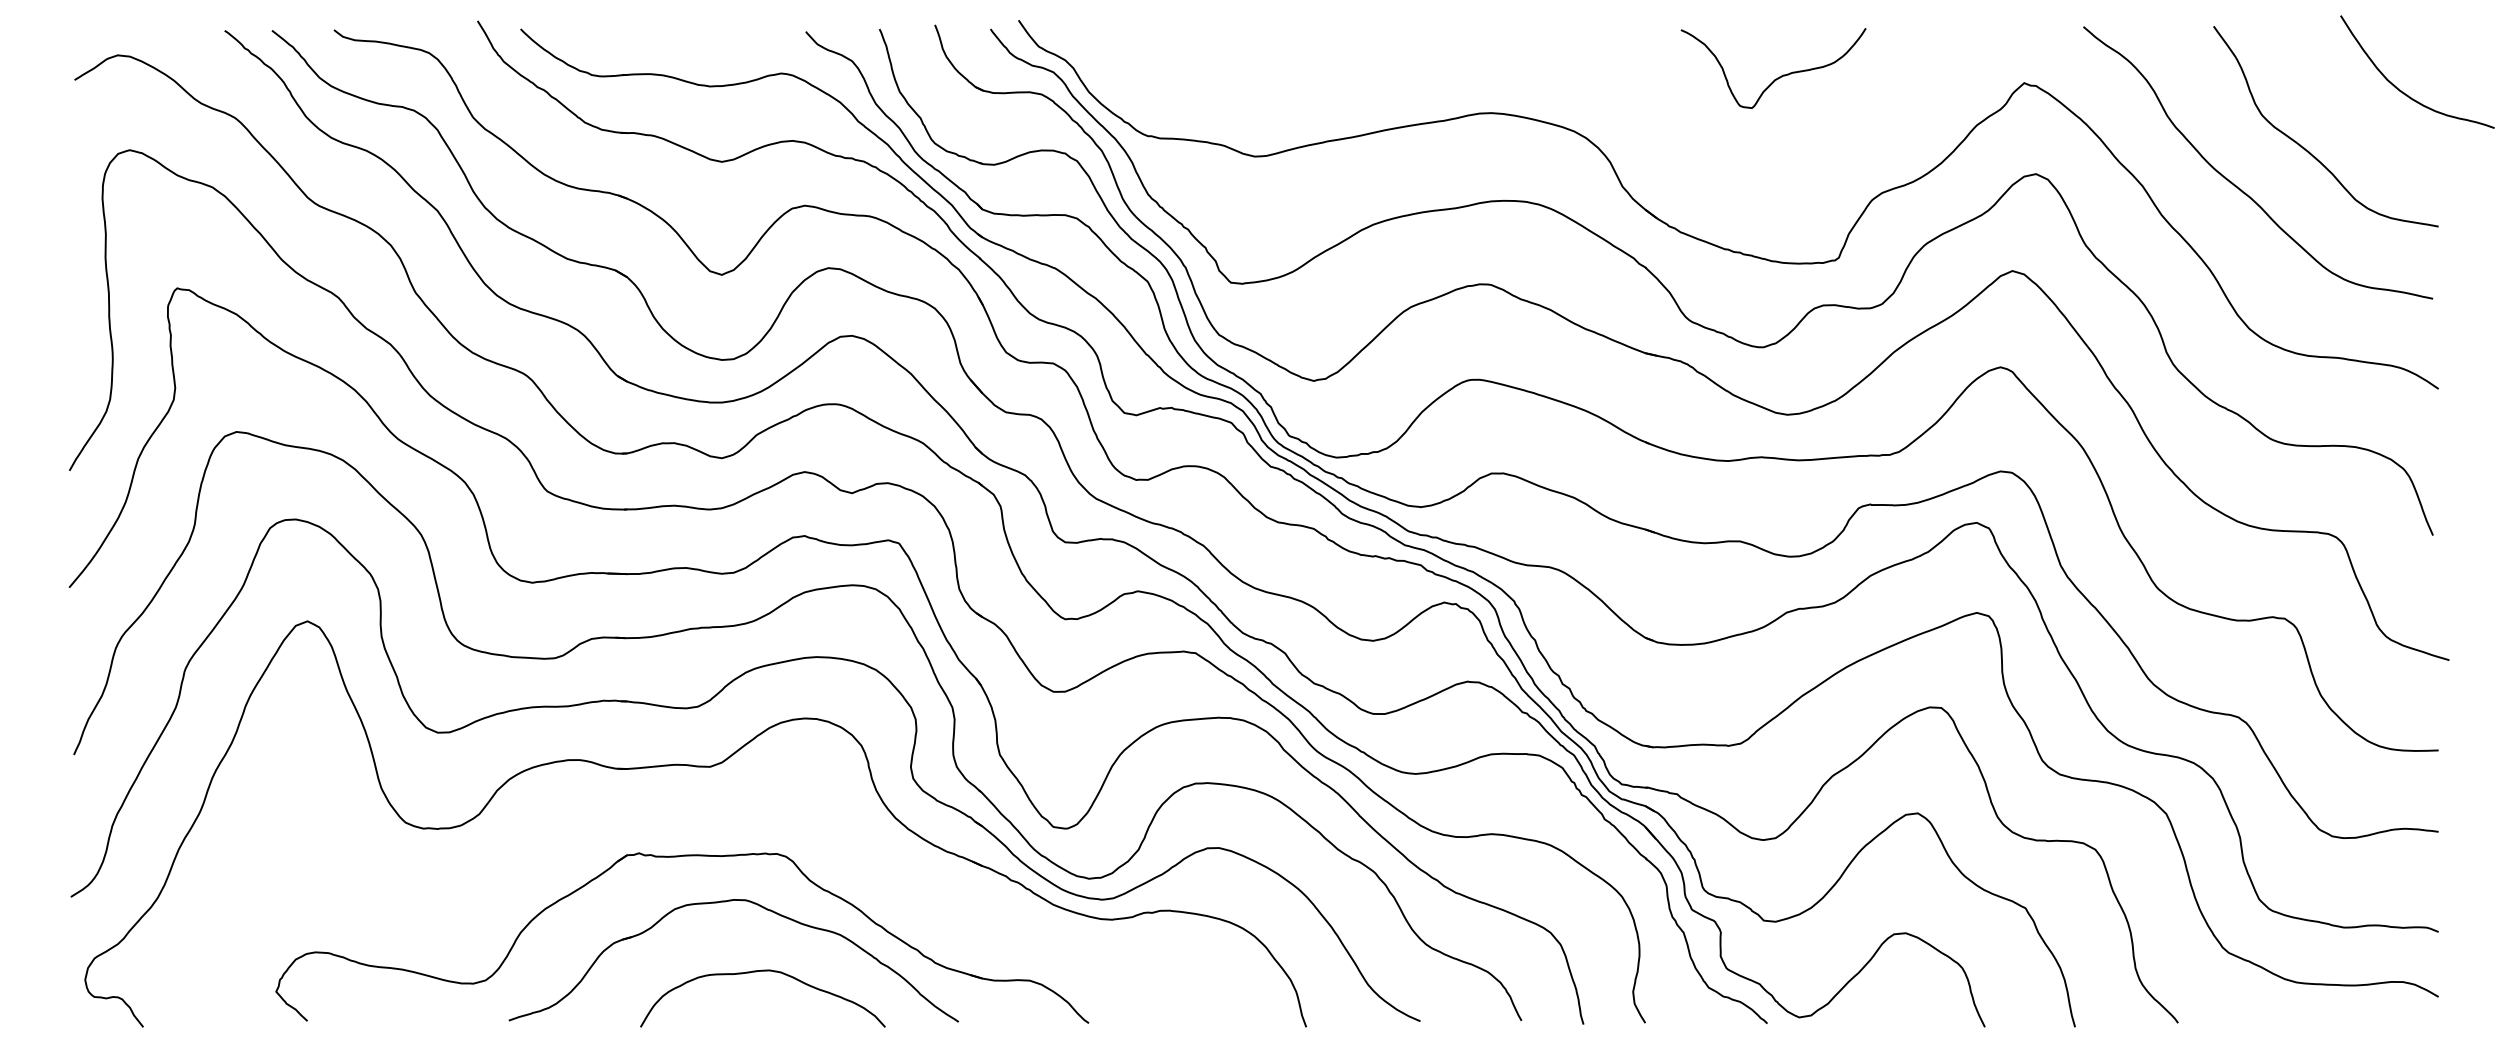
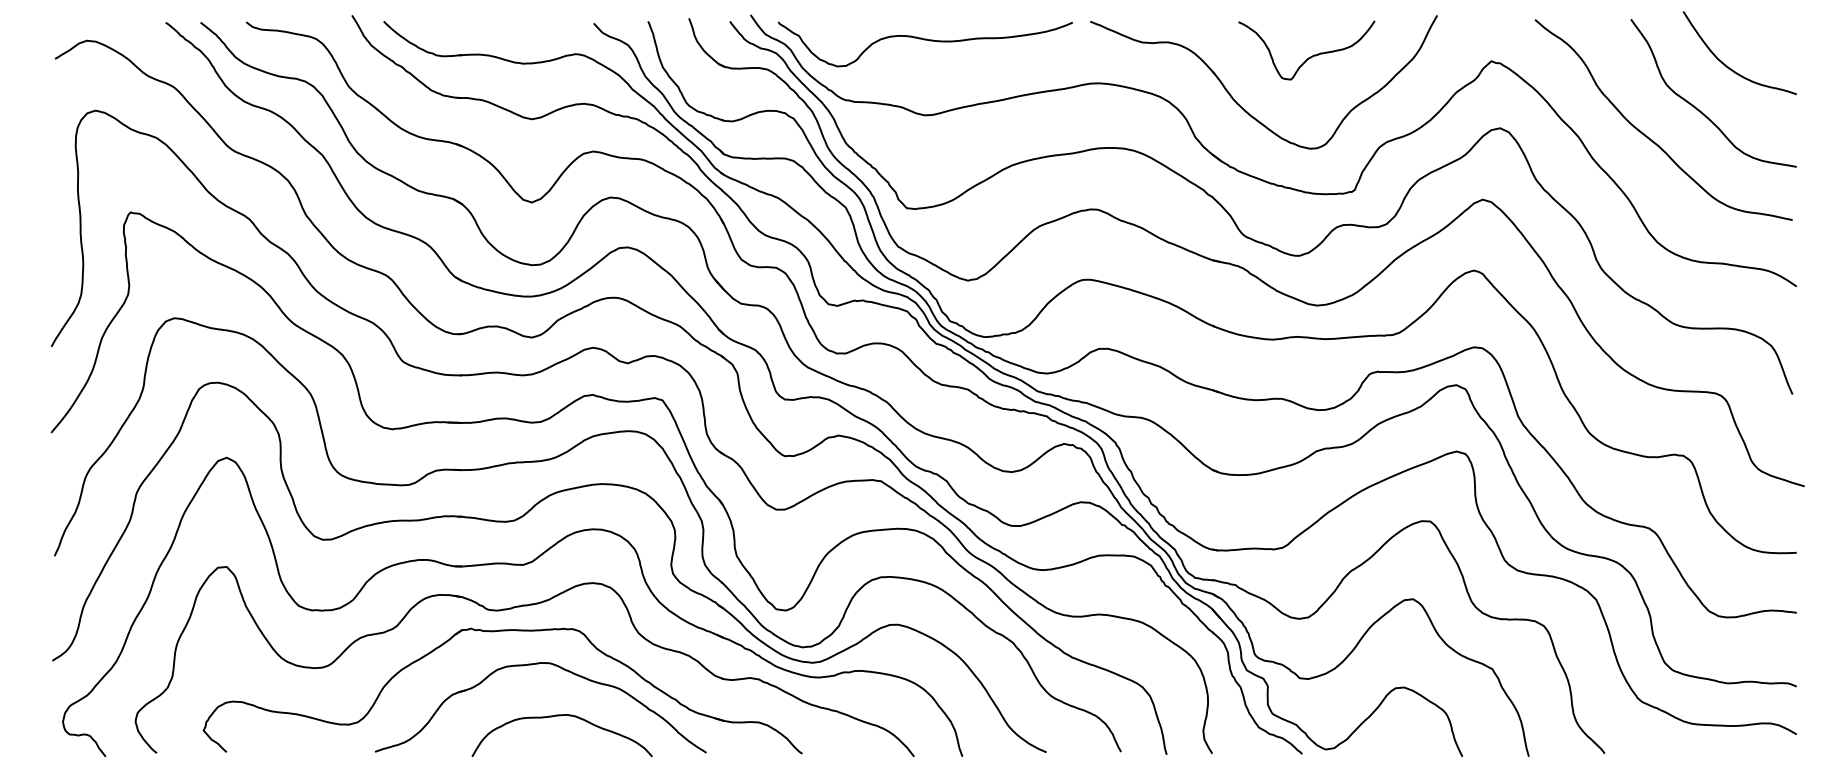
curve: (1255, 54) -> (925, 40), added
curve: (2404, 92) -> (1730, 68), moved
part: (1686, 145) -> (1242, 107), added
part: (692, 827) -> (510, 609), added

